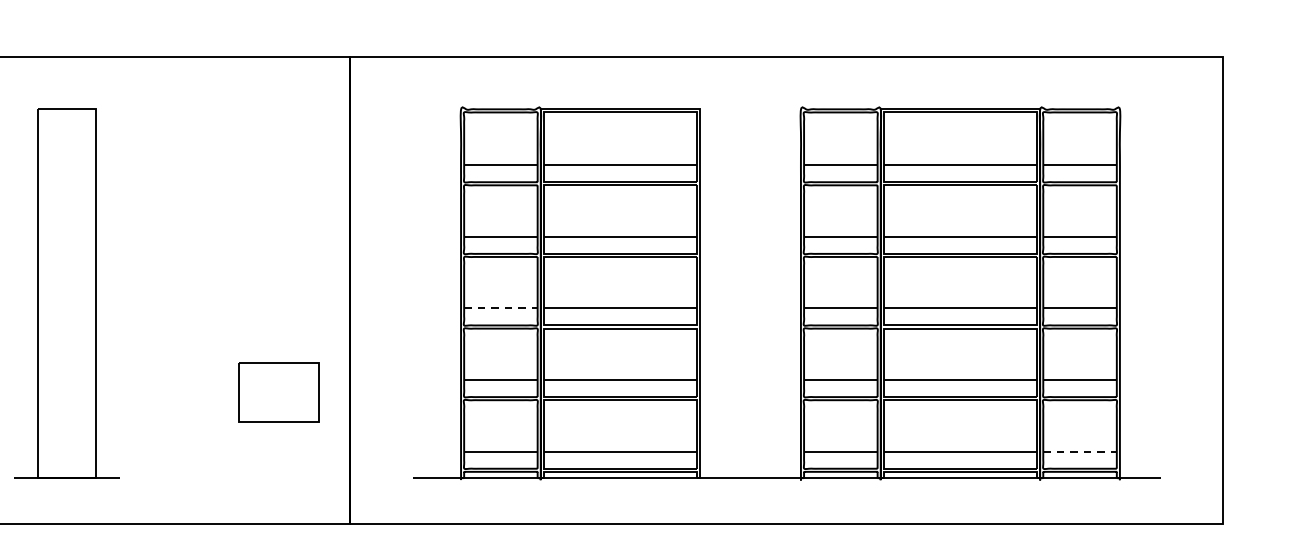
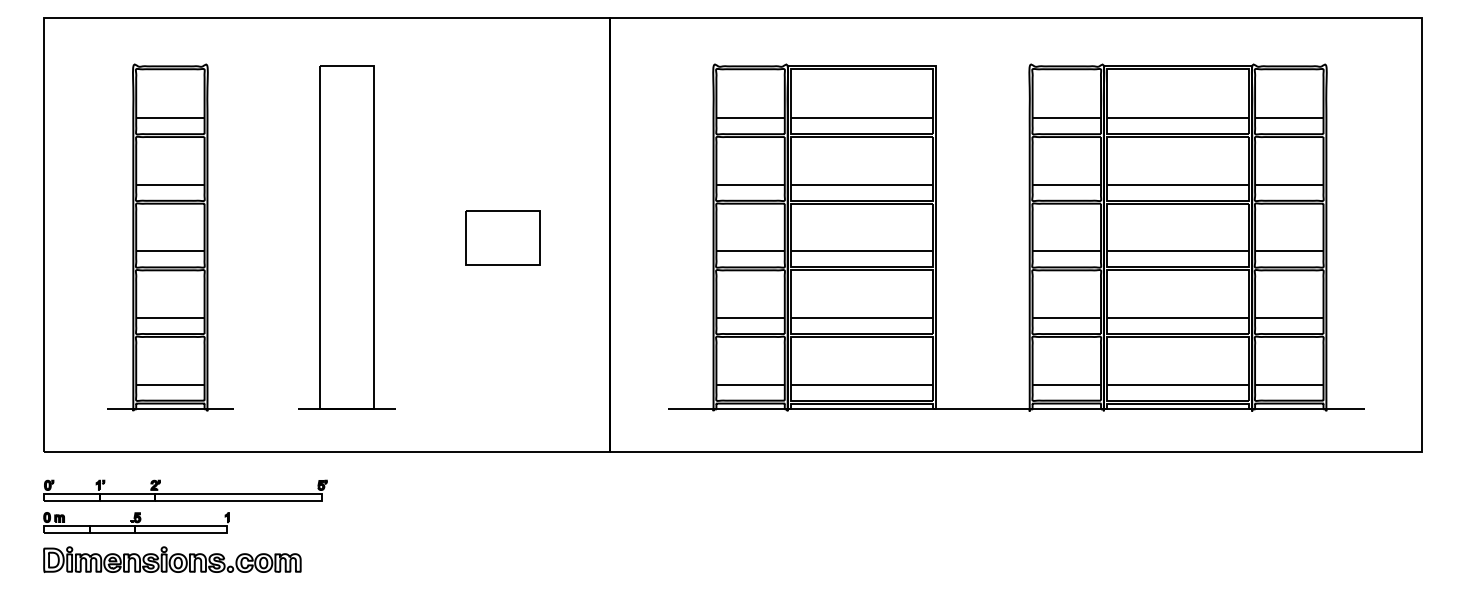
line: (501, 308) -> (751, 251), dashed -> solid
part: (278, 392) -> (502, 237), moved
line: (1080, 451) -> (1289, 384), dashed -> solid

